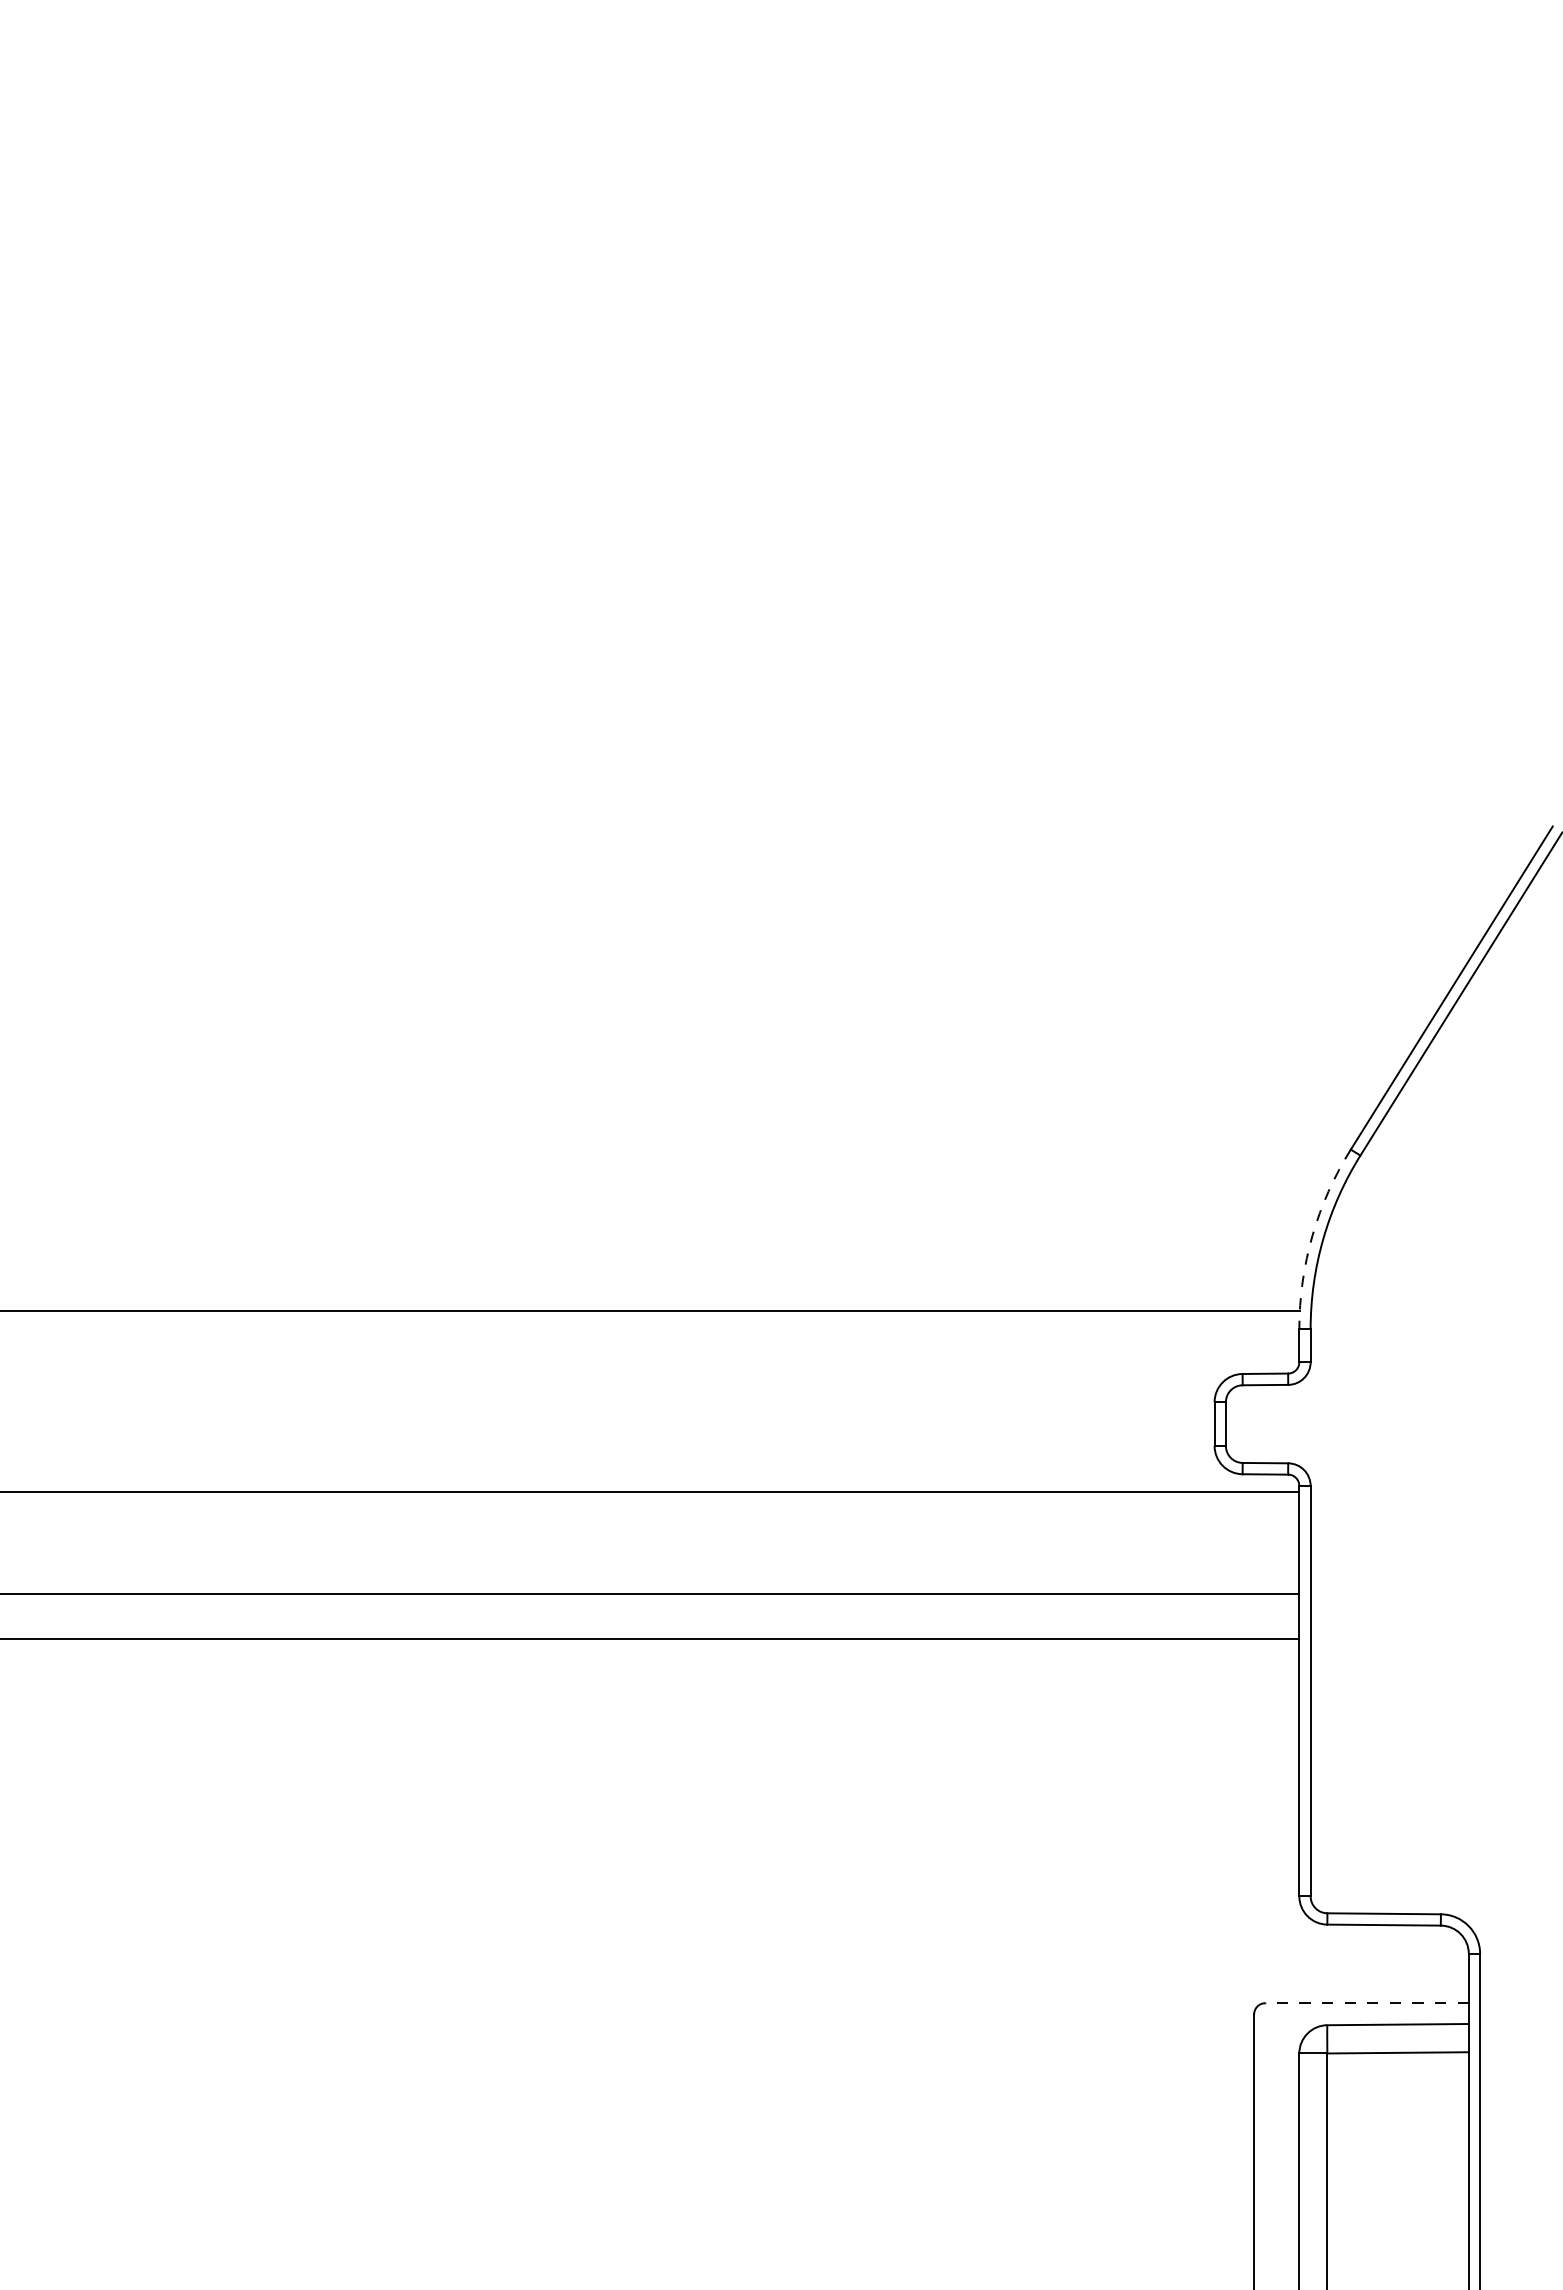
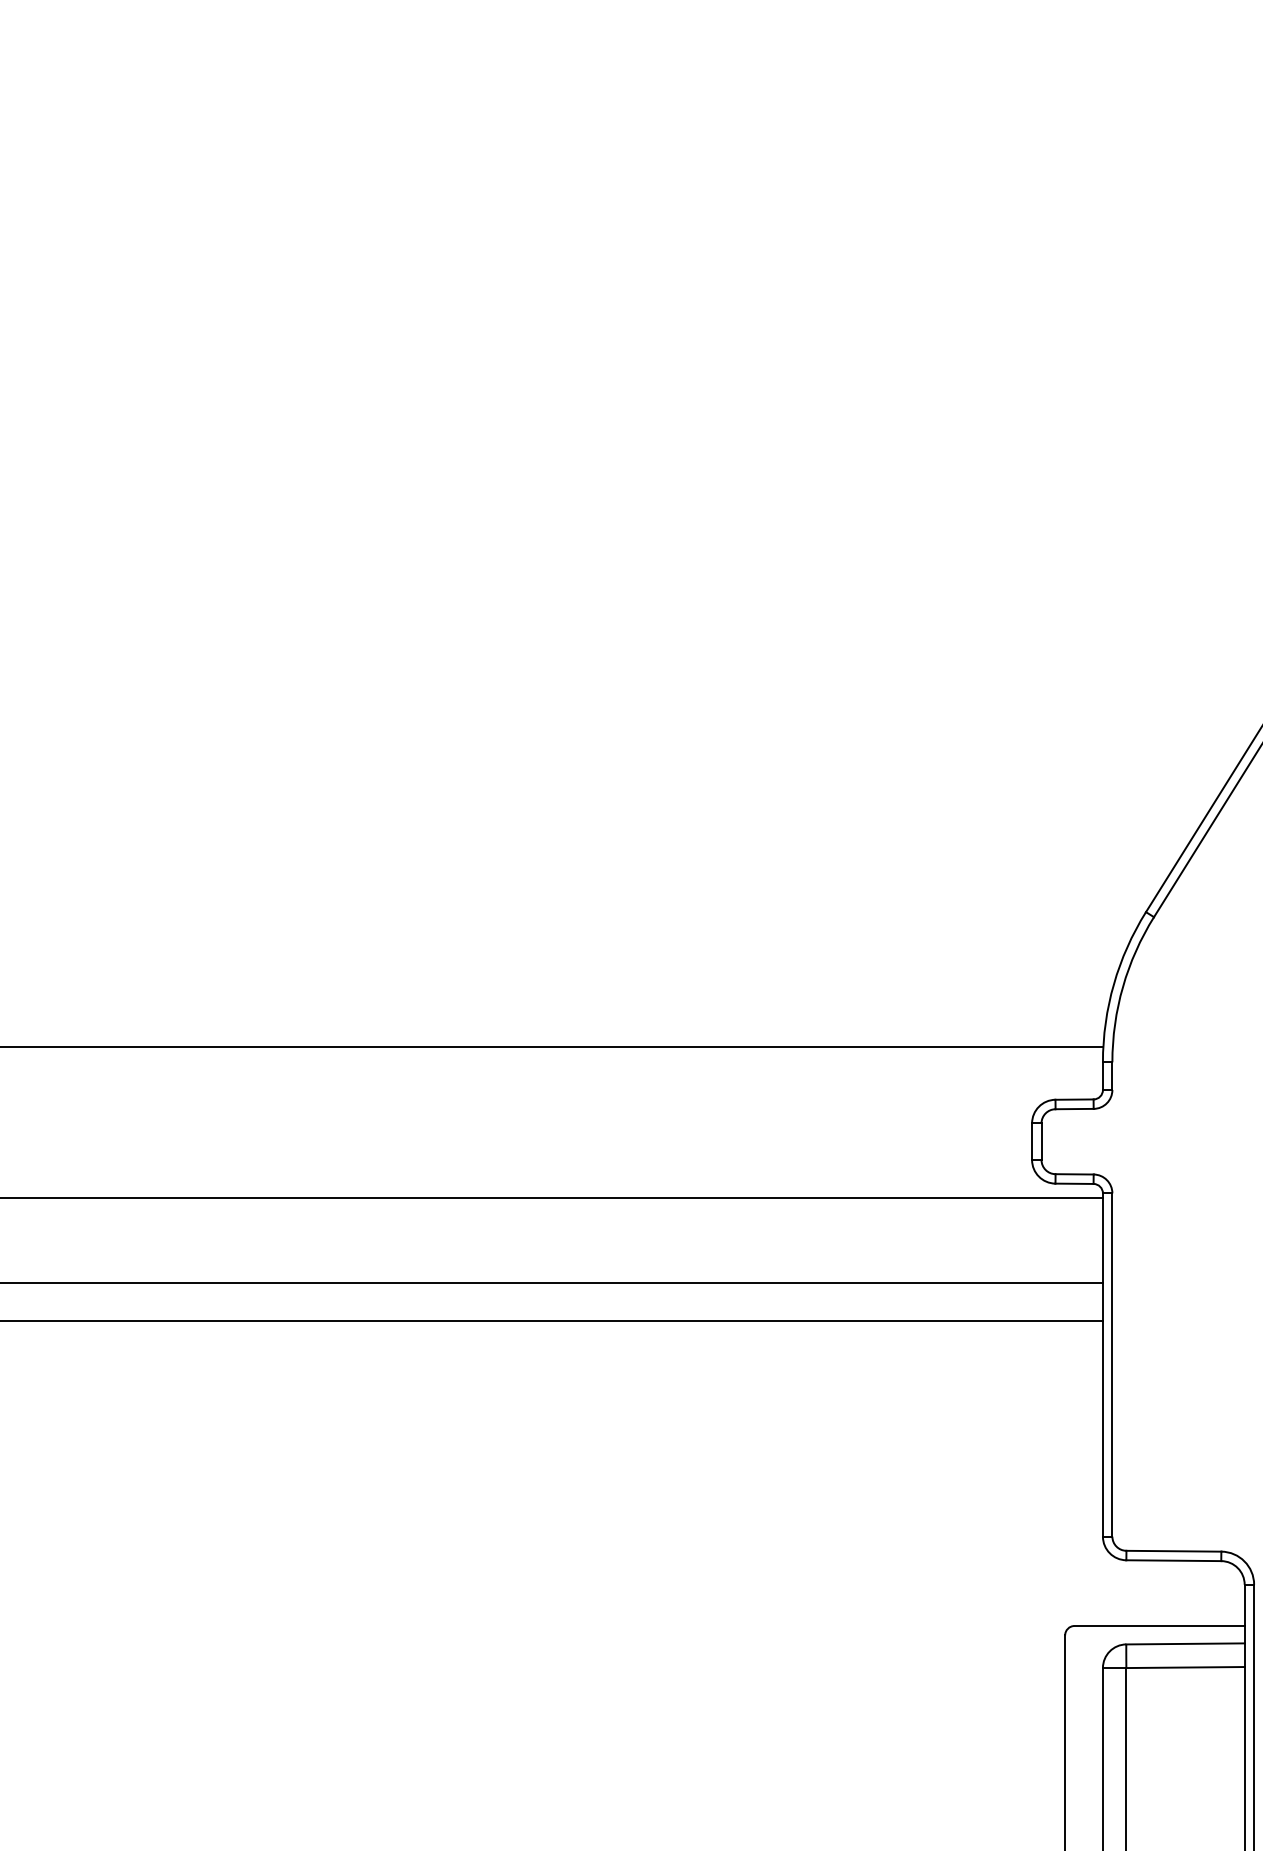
arc: (1312, 1235) -> (1113, 983), dashed -> solid
line: (1367, 2003) -> (1159, 1626), dashed -> solid

